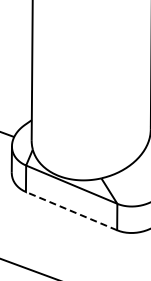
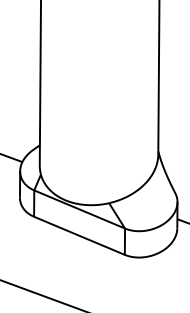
line: (71, 210) -> (79, 235), dashed -> solid

